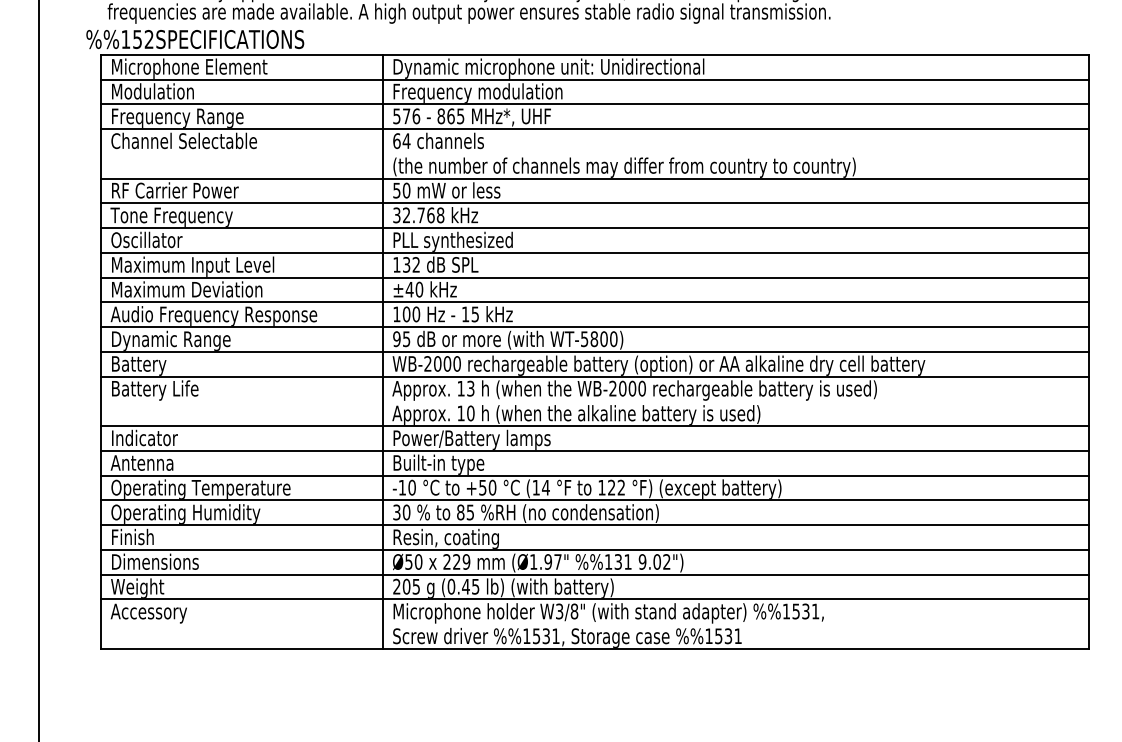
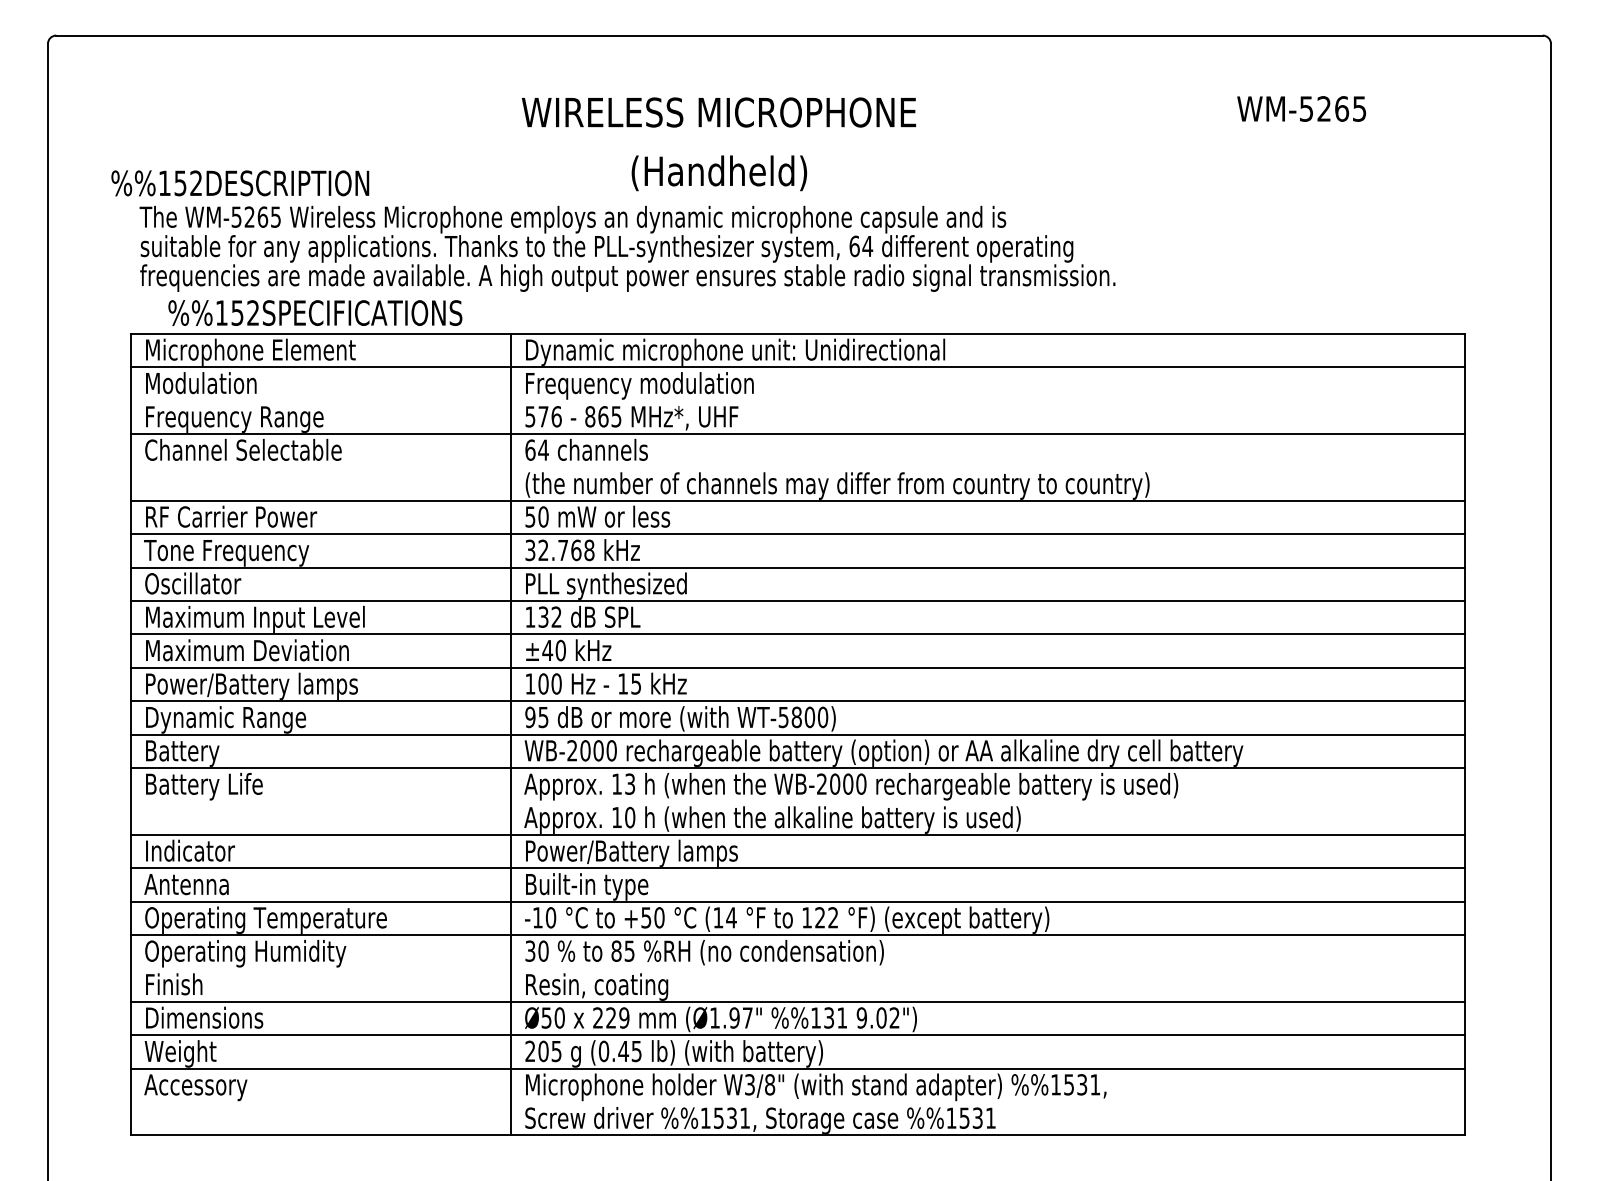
text: (195, 39) -> (315, 312), moved
line: (594, 104) -> (797, 400), removed
text: (213, 315) -> (283, 685), Audio Frequency Response -> Power/Battery lamps
line: (594, 525) -> (797, 968), removed

